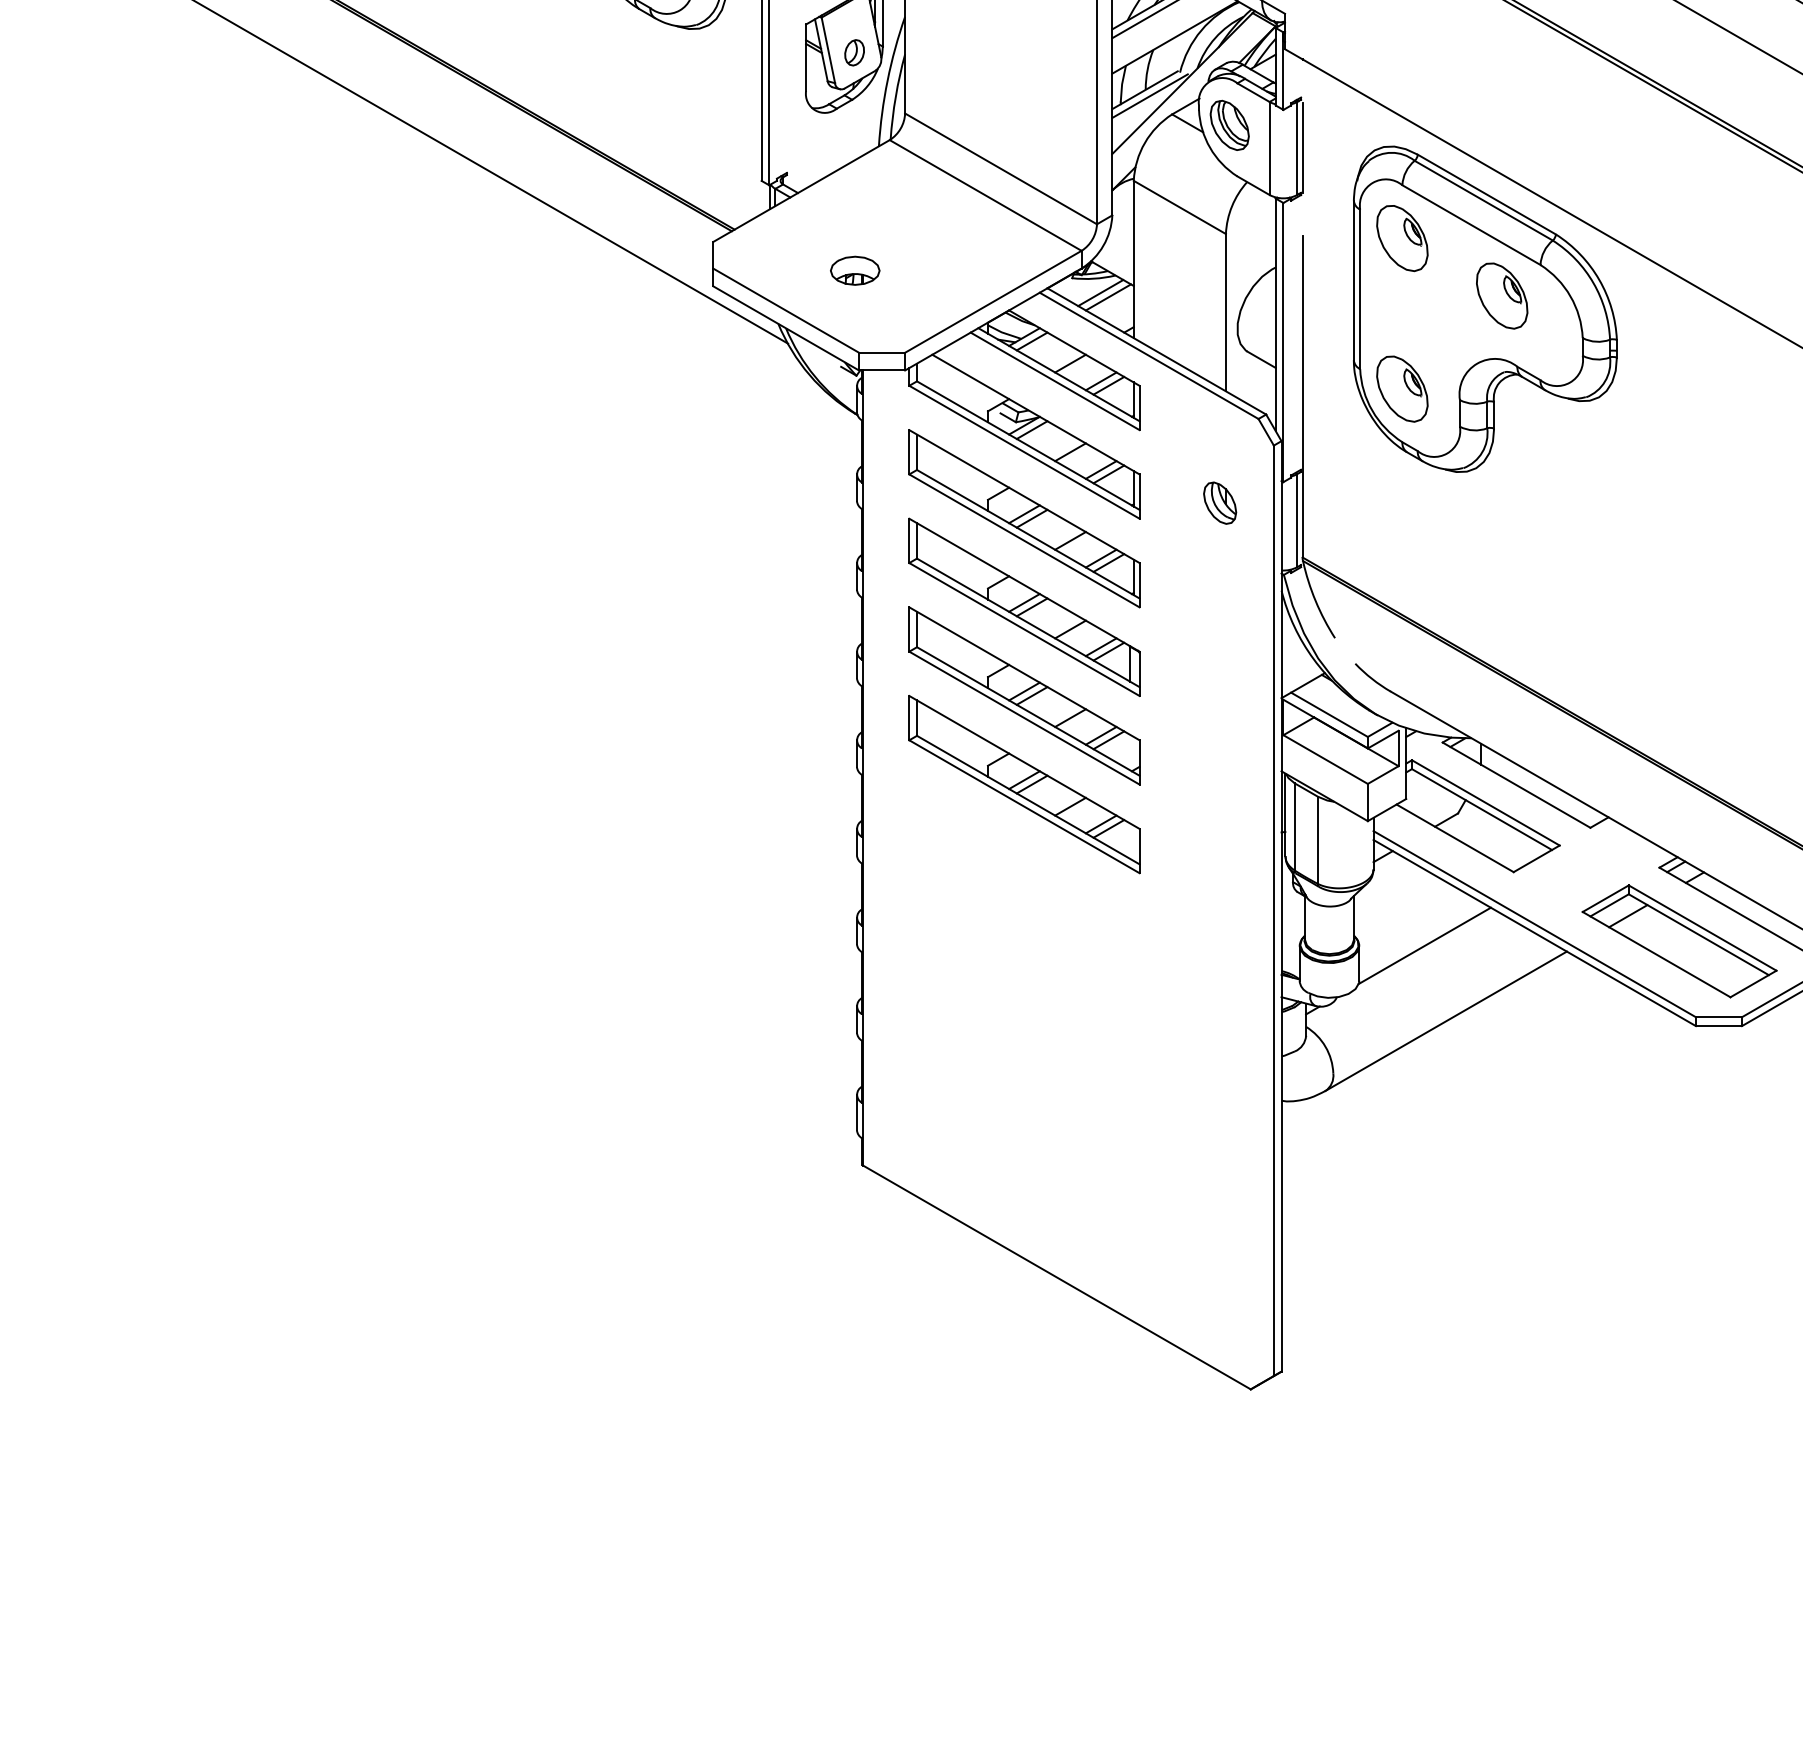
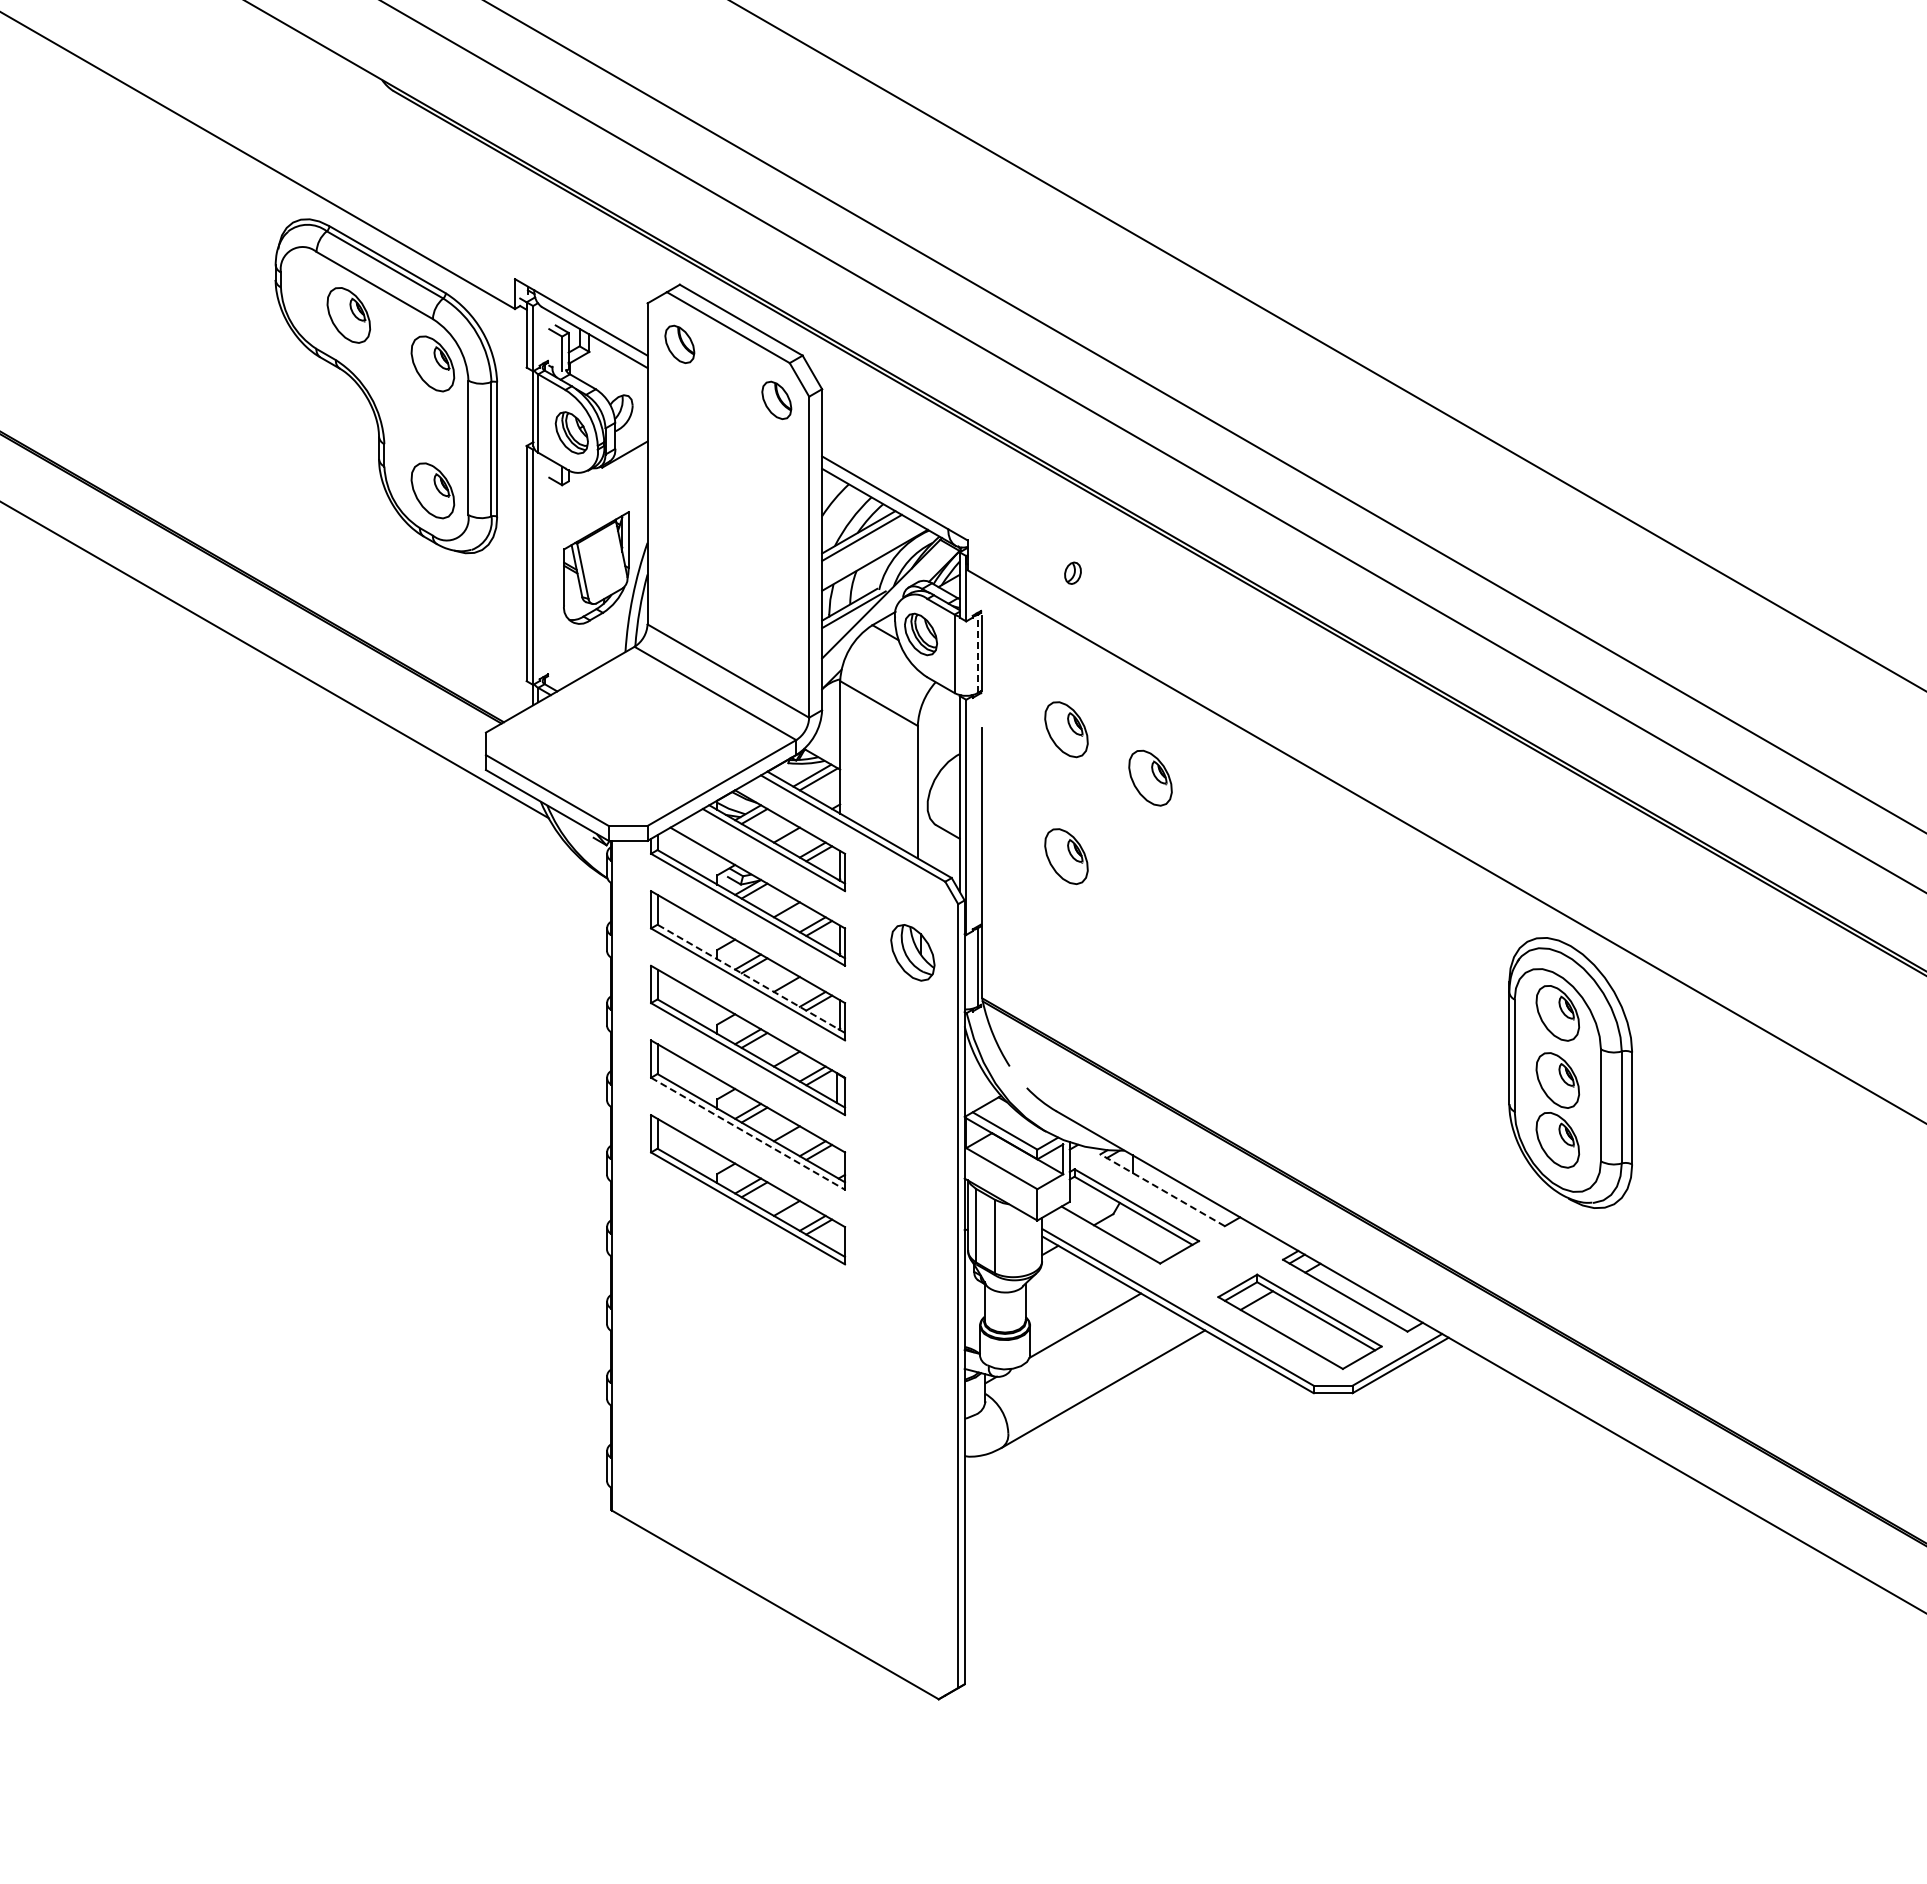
part: (854, 51) -> (1072, 572), moved
line: (1296, 148) -> (977, 653), solid -> dashed
part: (855, 270) -> (605, 756), removed
part: (1484, 309) -> (1135, 789), removed
part: (1219, 502) -> (912, 952), size x1.6
line: (1027, 533) -> (750, 978), solid -> dashed
line: (1024, 717) -> (748, 1133), solid -> dashed
line: (1516, 785) -> (1162, 1190), solid -> dashed

